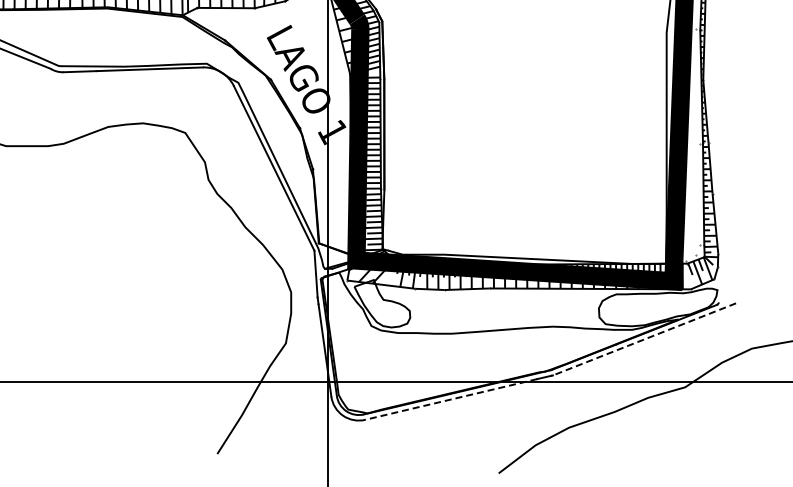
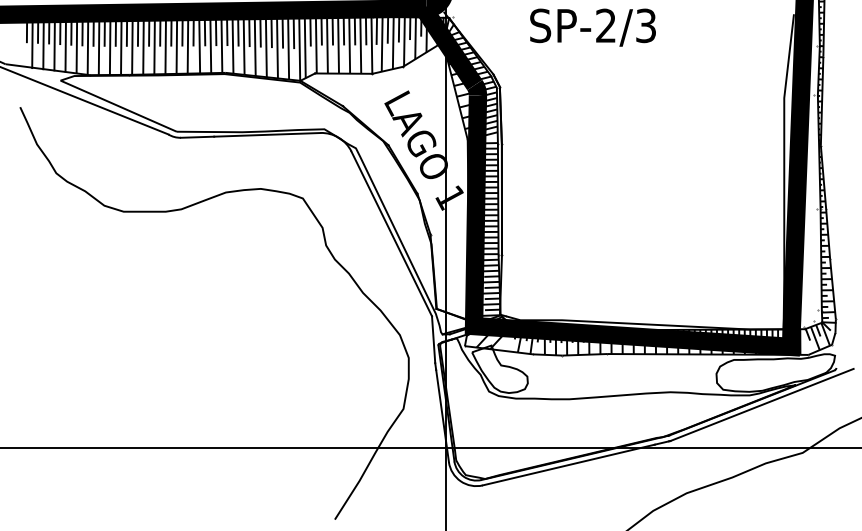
line: (643, 339) -> (761, 405), dashed -> solid
line: (450, 399) -> (568, 465), dashed -> solid

